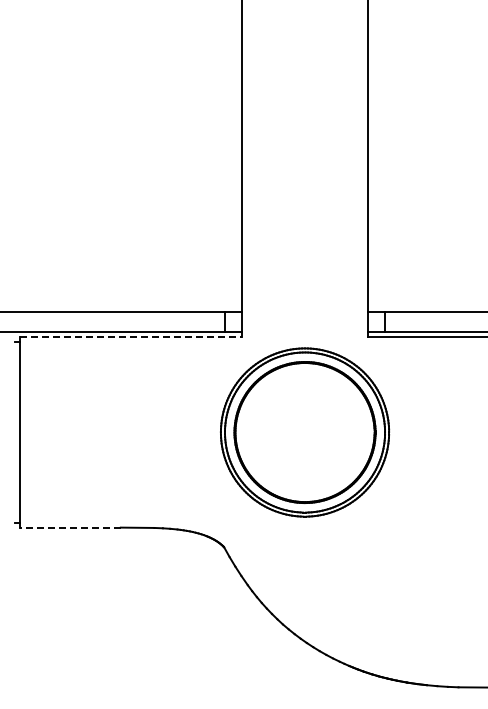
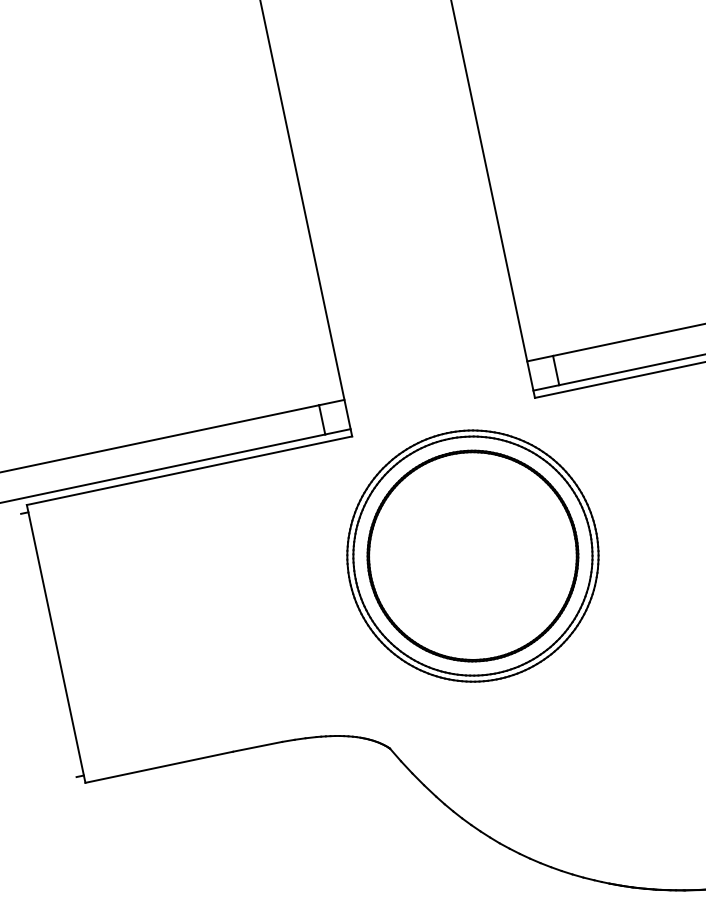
line: (131, 337) -> (190, 470), dashed -> solid
line: (70, 527) -> (159, 767), dashed -> solid

